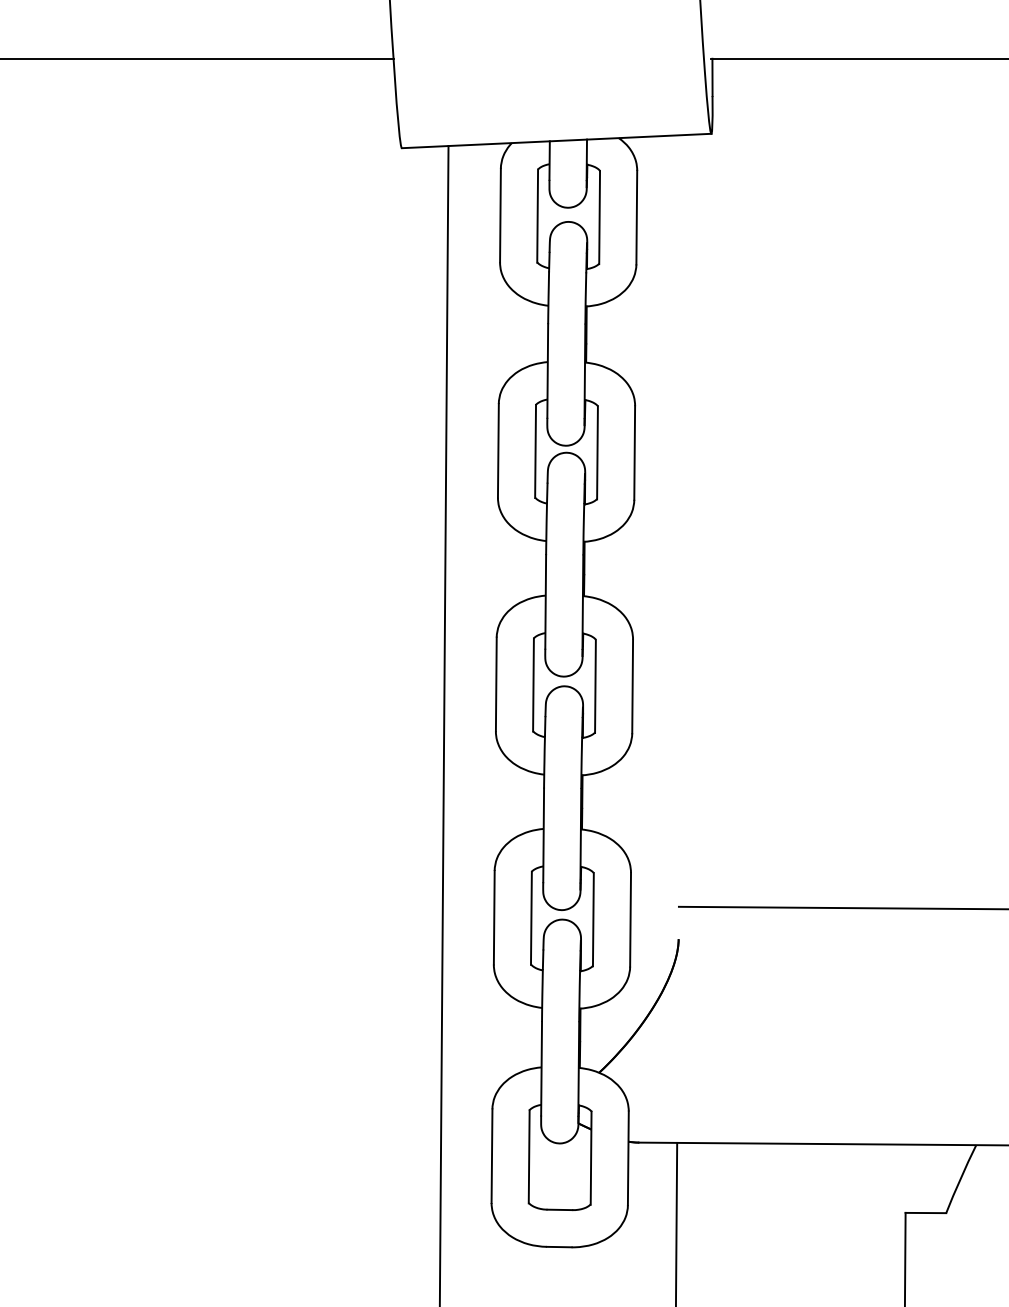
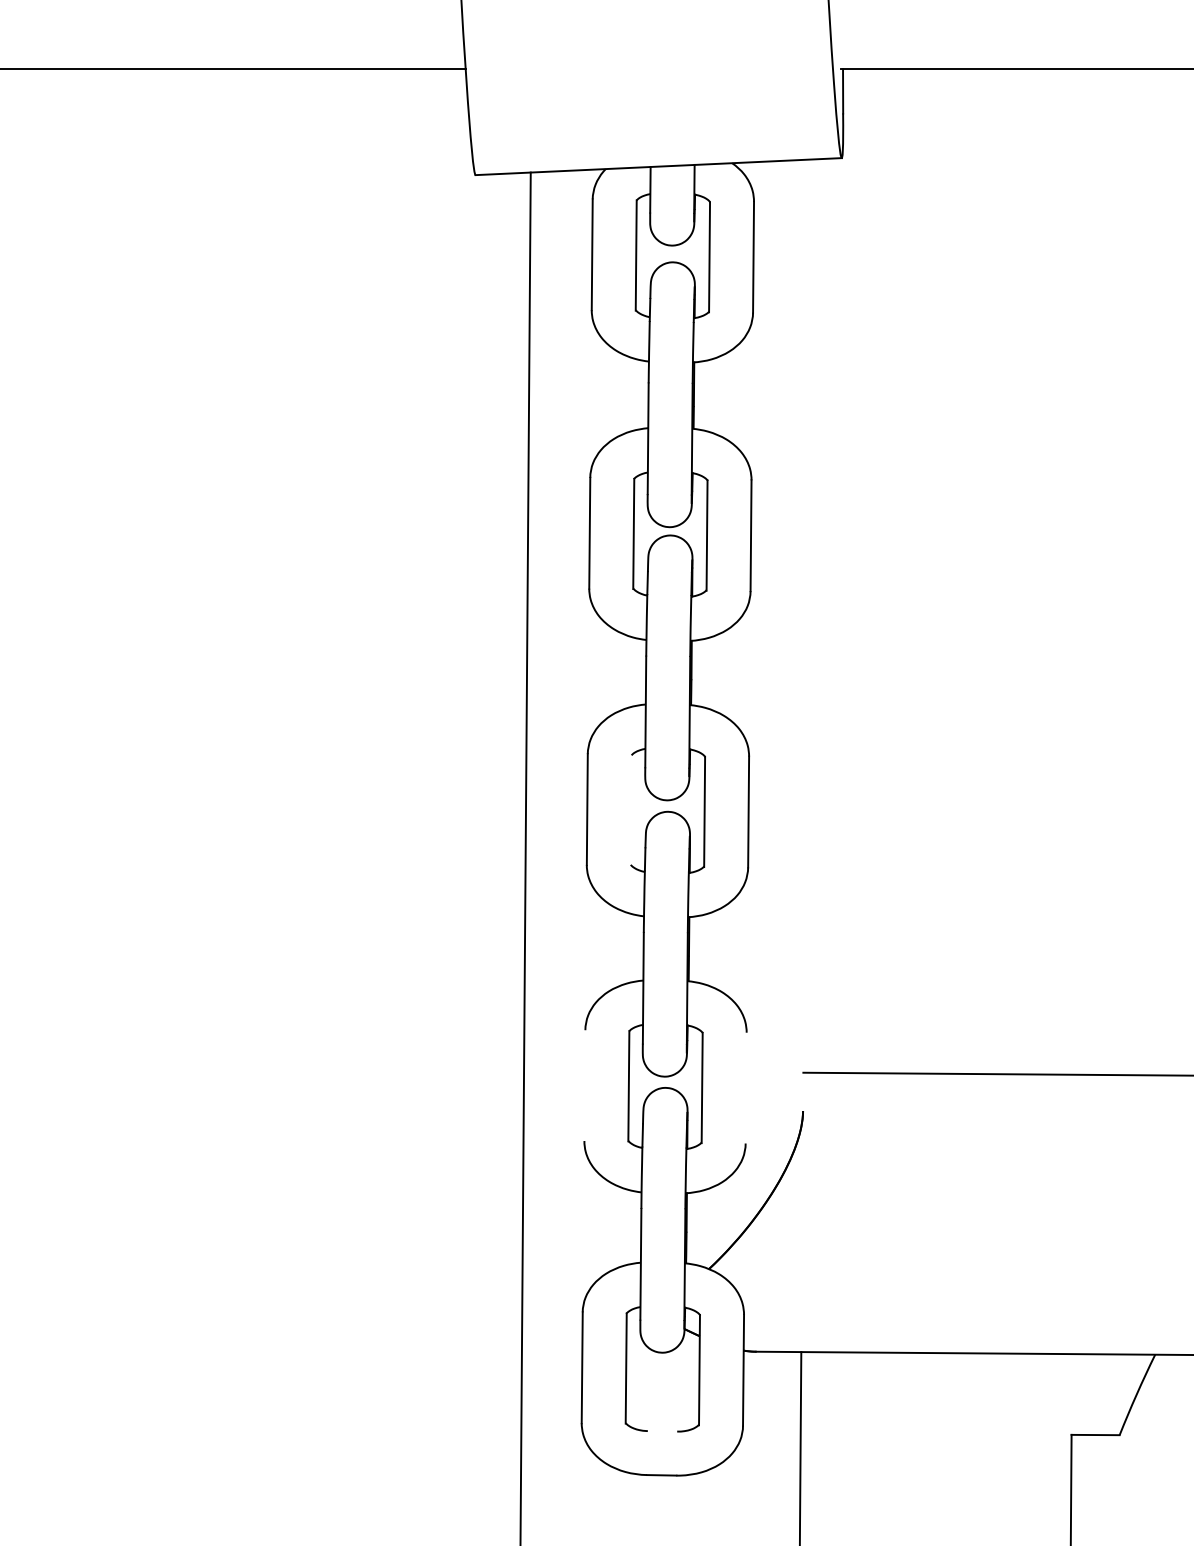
line: (533, 684) -> (631, 809), removed
line: (493, 917) -> (583, 1085), removed
line: (630, 919) -> (746, 1087), removed
line: (559, 1209) -> (662, 1430), removed

